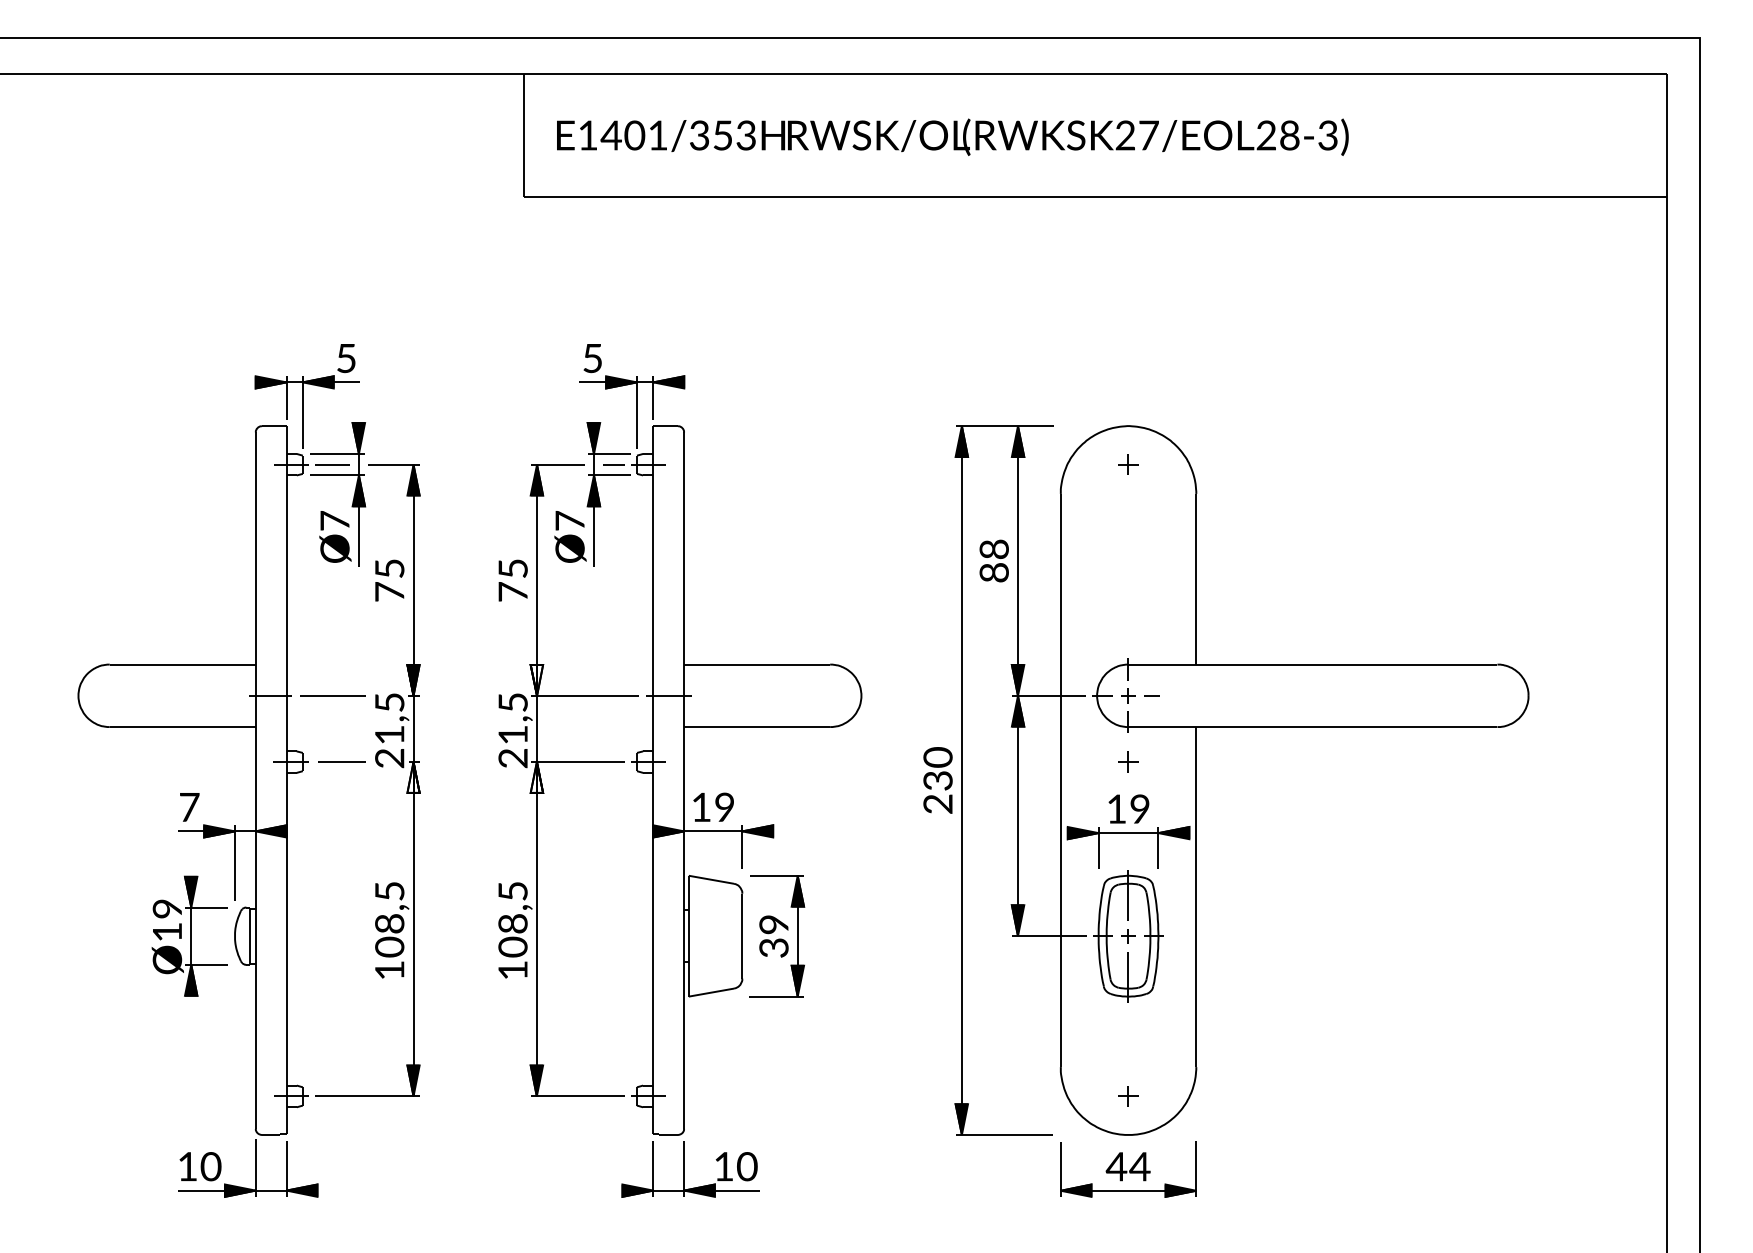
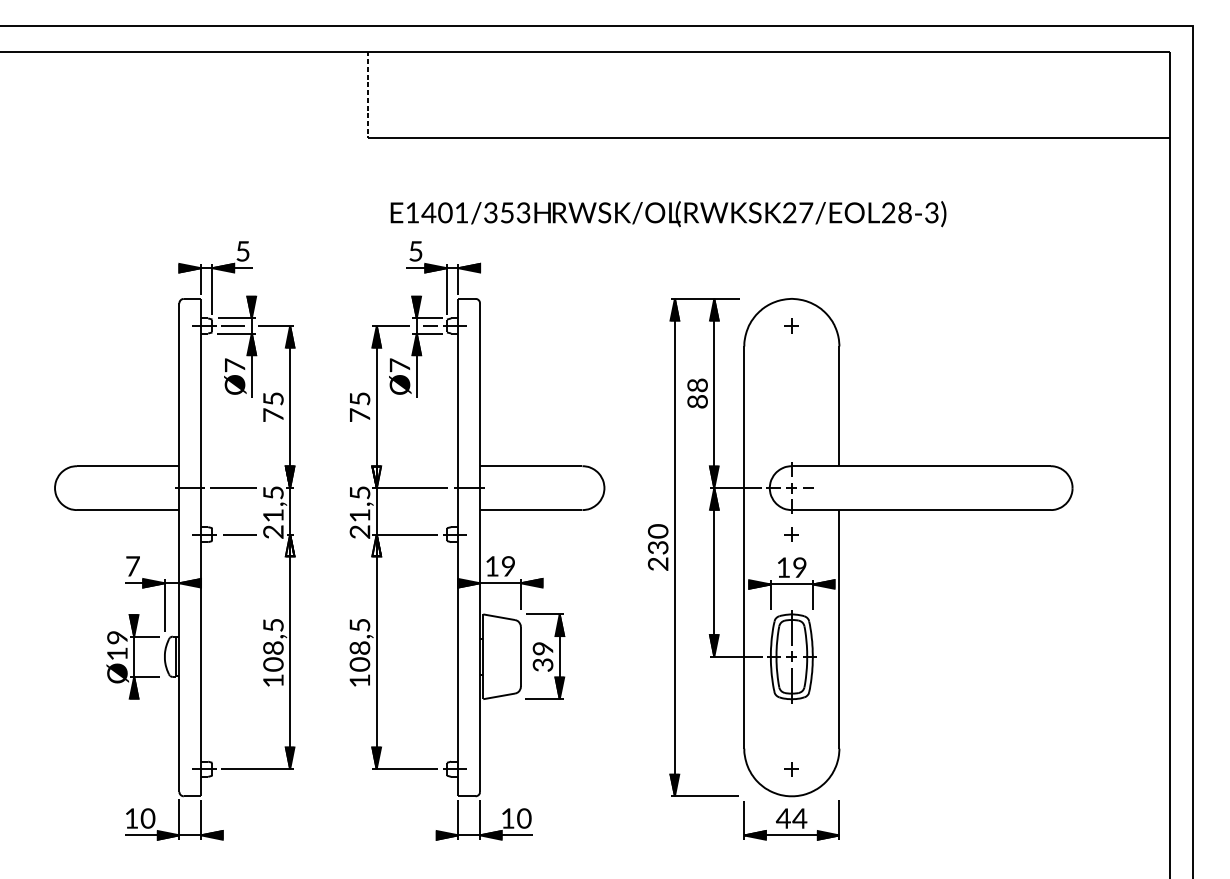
line: (524, 135) -> (368, 94), solid -> dashed
text: (952, 136) -> (668, 213), moved

